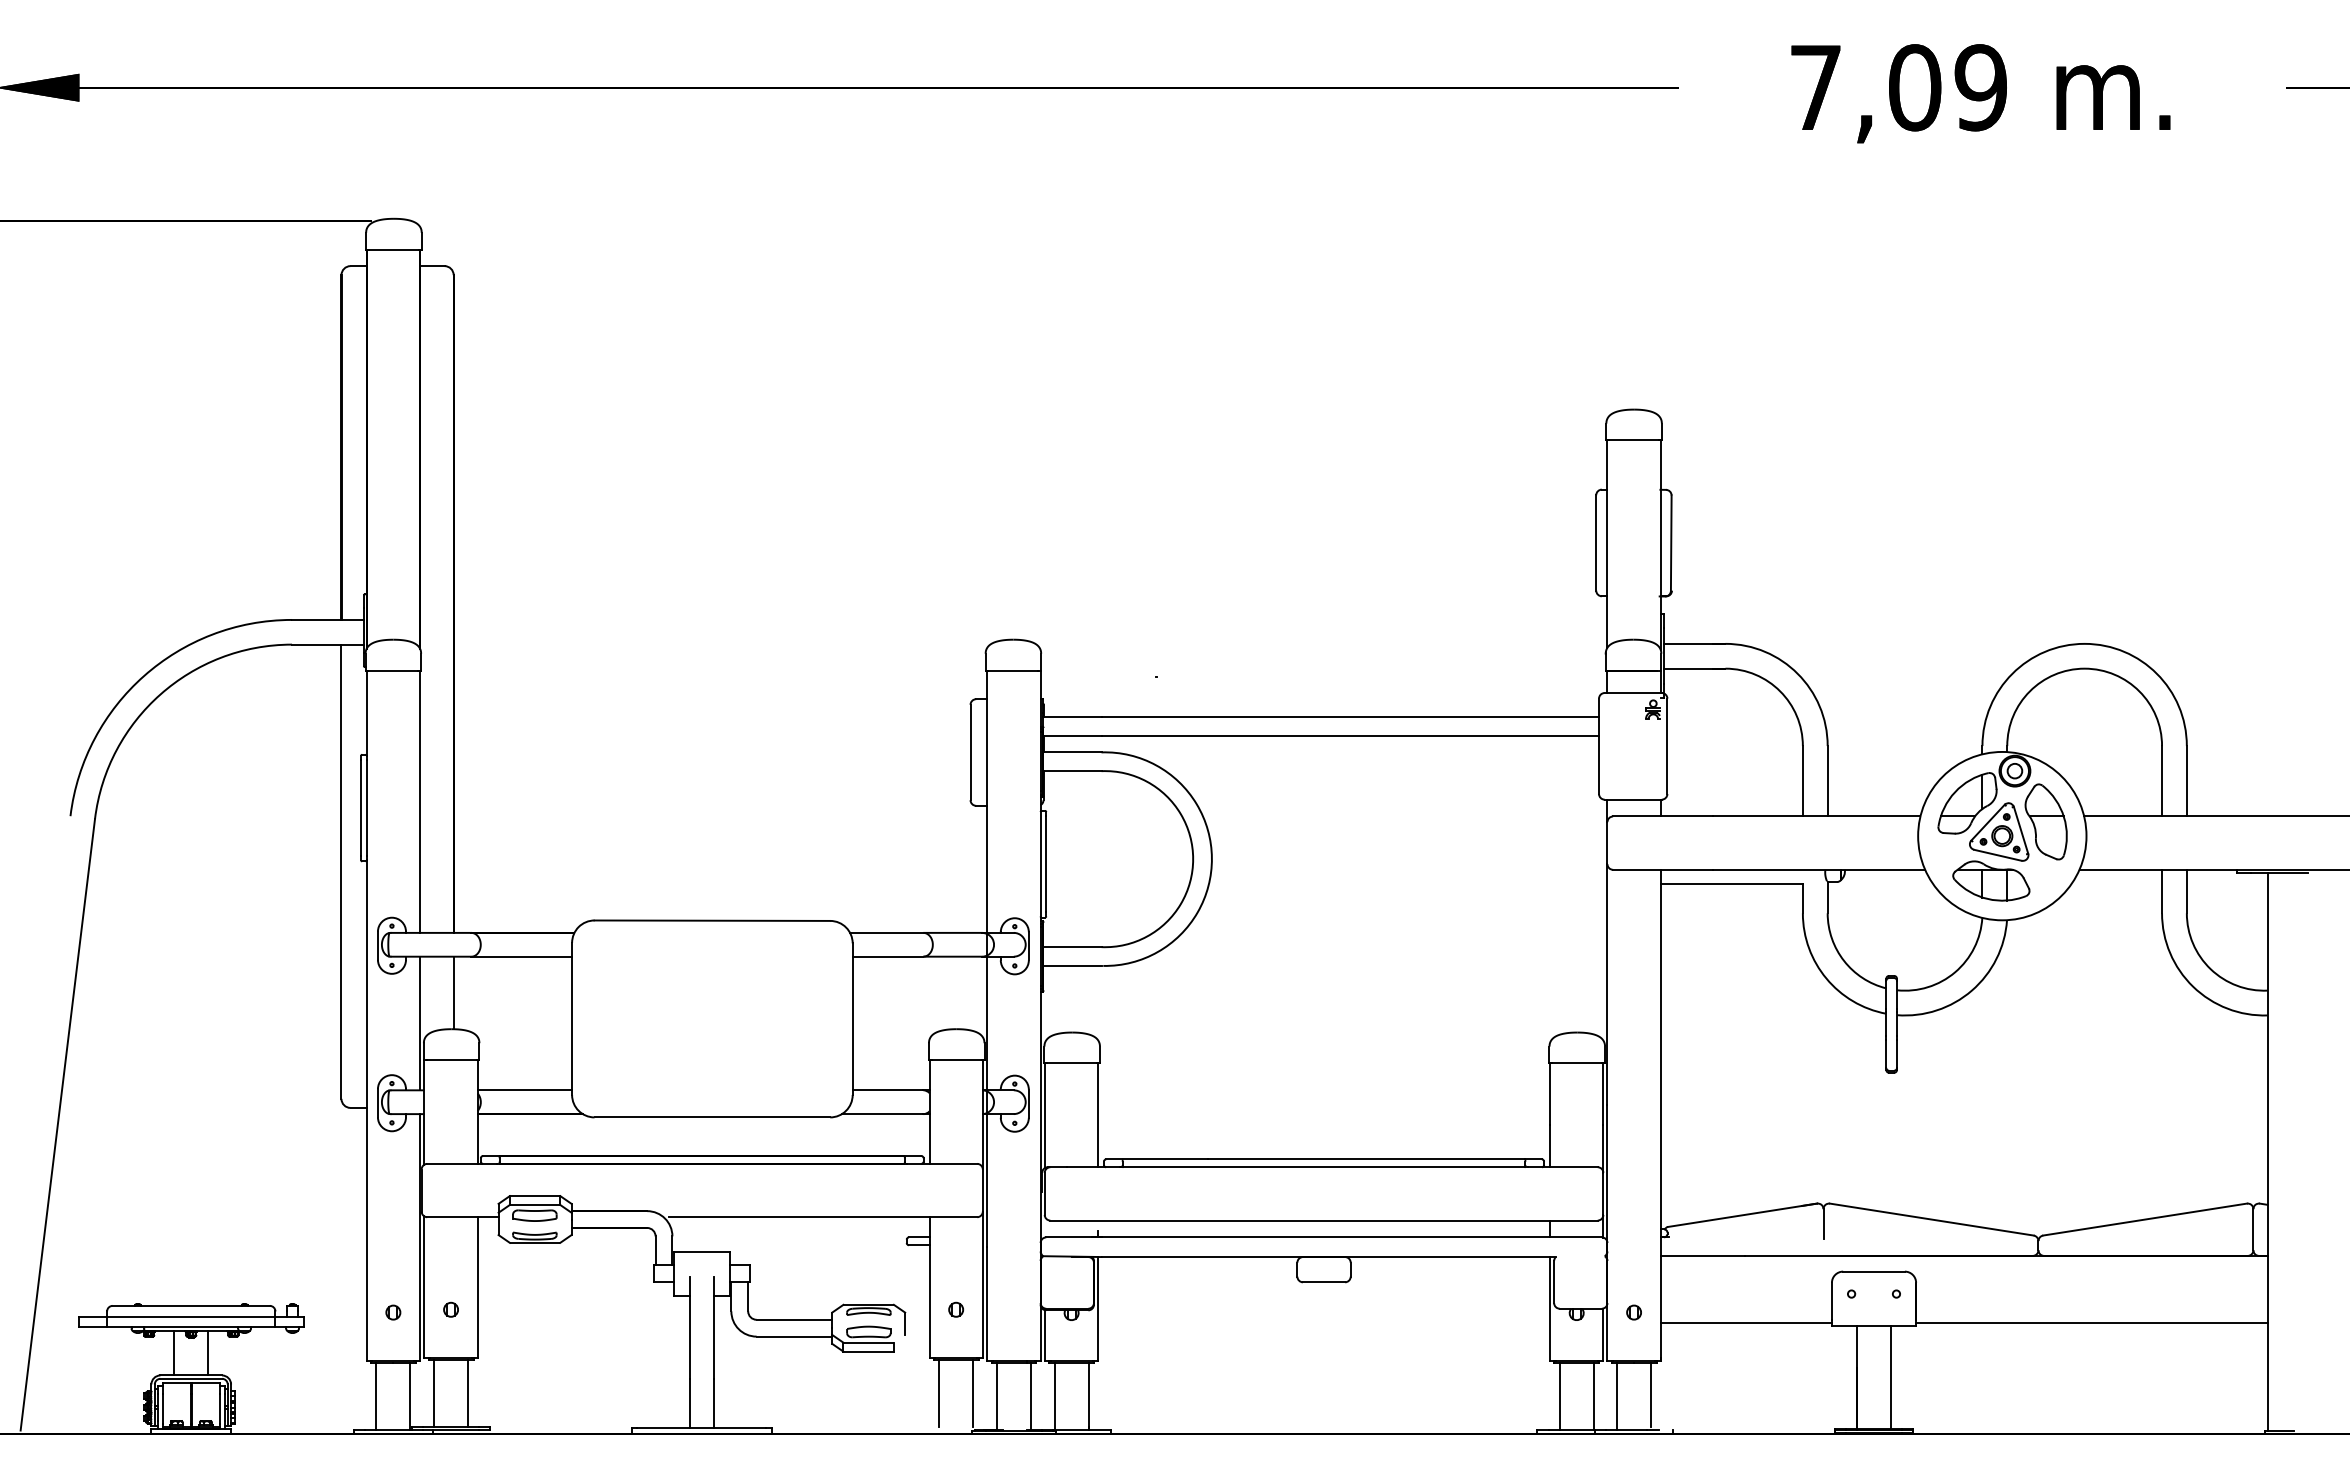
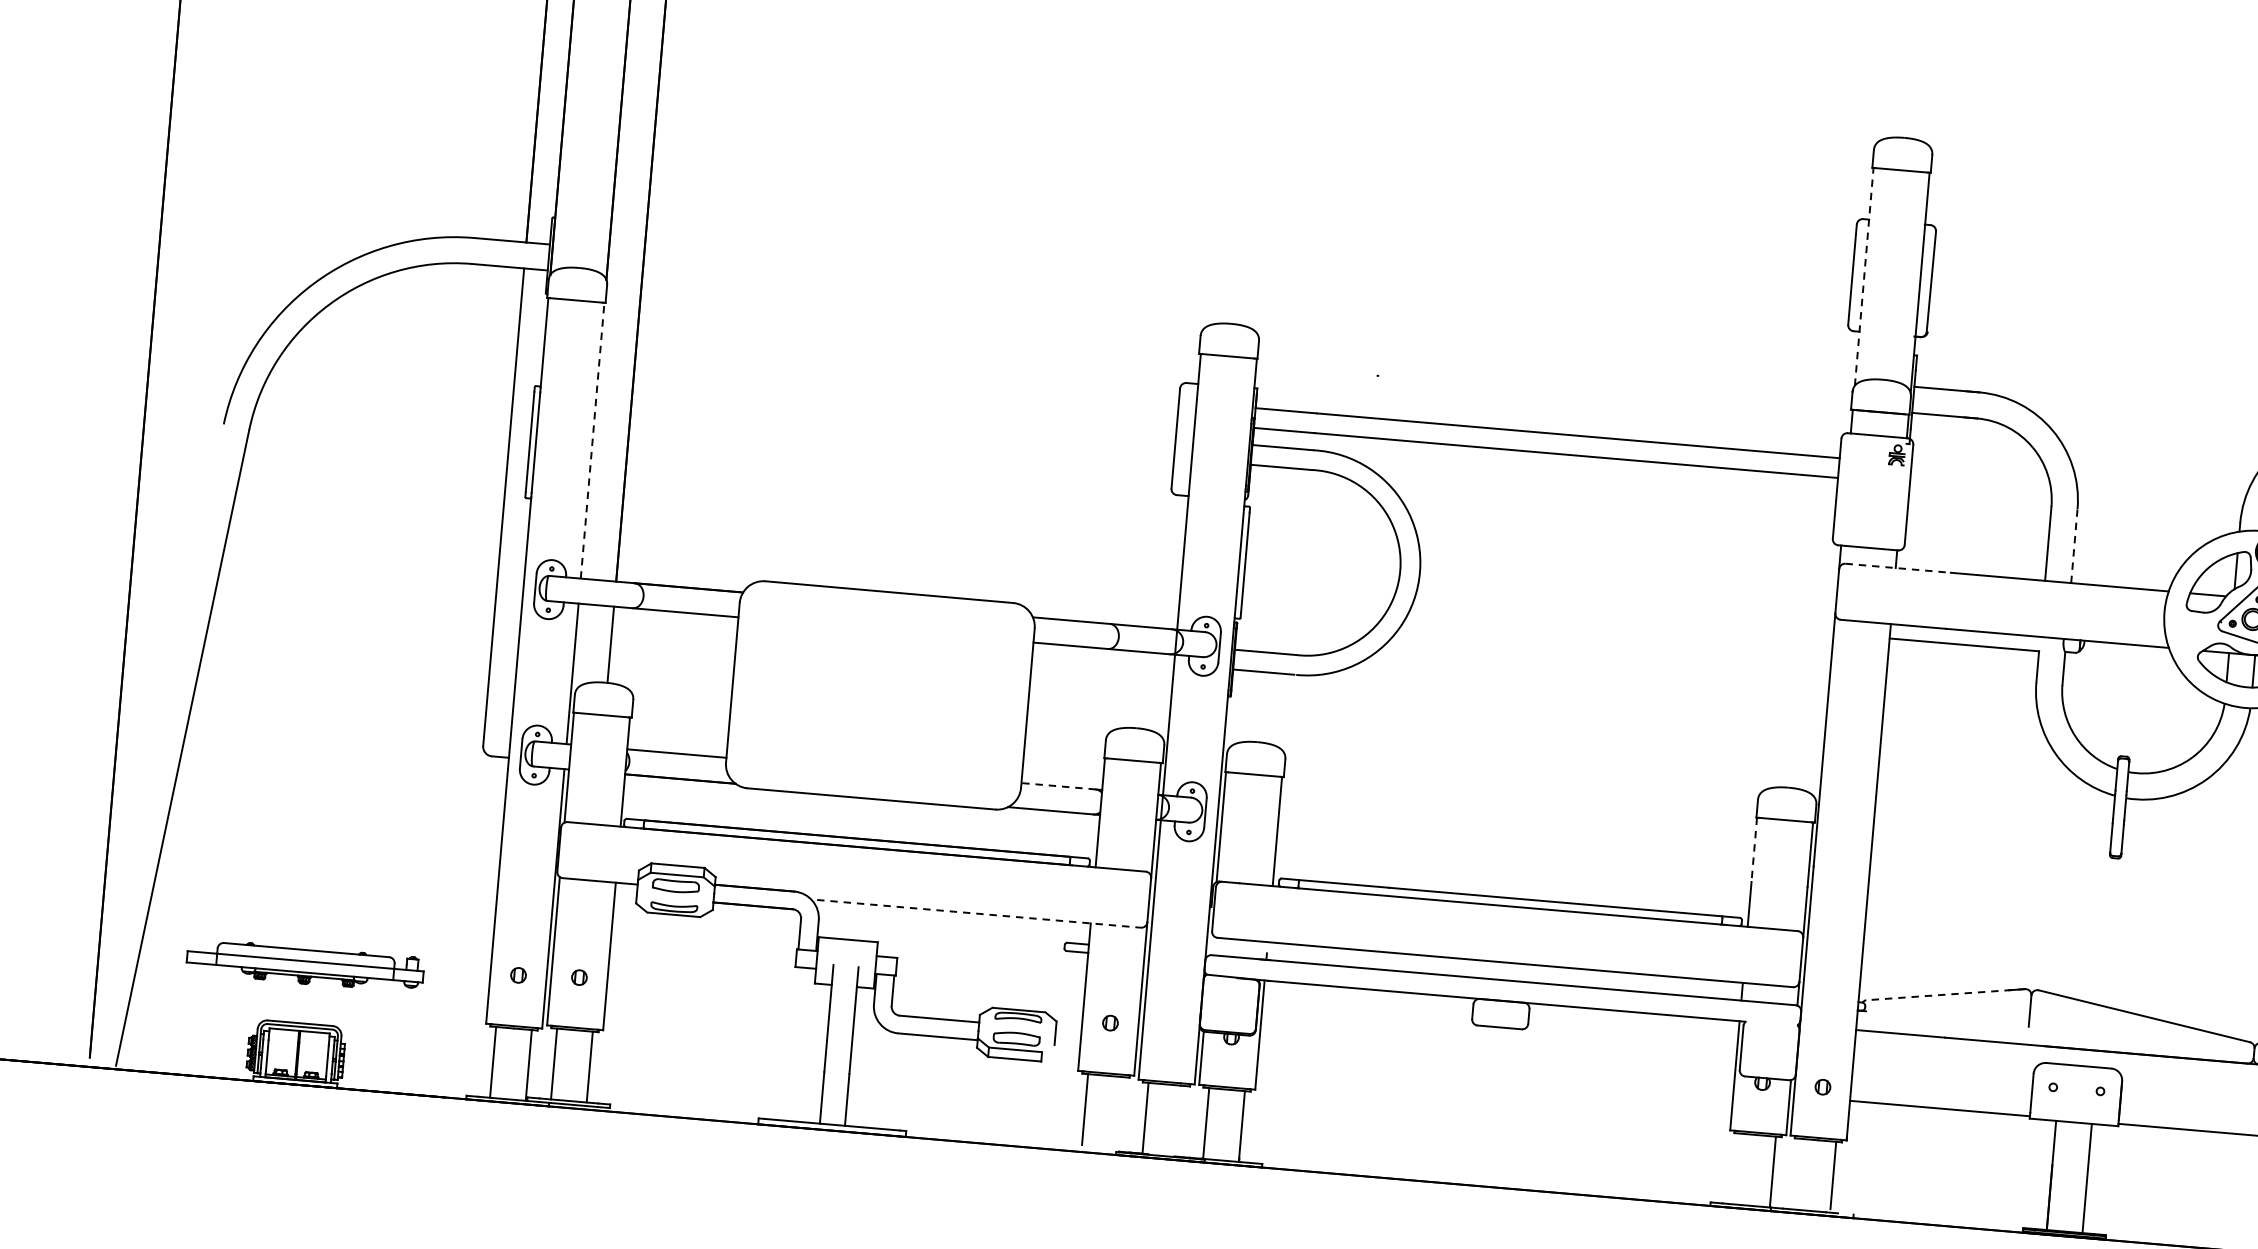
line: (1607, 544) -> (1864, 277), solid -> dashed
line: (1827, 780) -> (2074, 545), solid -> dashed
line: (420, 801) -> (593, 440), solid -> dashed
line: (1663, 816) -> (1898, 568), solid -> dashed
line: (887, 1090) -> (1058, 786), solid -> dashed
line: (1550, 1094) -> (1754, 850), solid -> dashed
line: (1742, 1215) -> (1945, 994), solid -> dashed
line: (823, 1217) -> (979, 914), solid -> dashed
line: (174, 1352) -> (284, 997), removed
line: (208, 1352) -> (320, 1000), removed
line: (973, 1393) -> (1121, 1112), removed
line: (1030, 1396) -> (1180, 1121), removed
line: (1559, 1396) -> (1736, 1168), removed
line: (1617, 1396) -> (1797, 1173), removed

